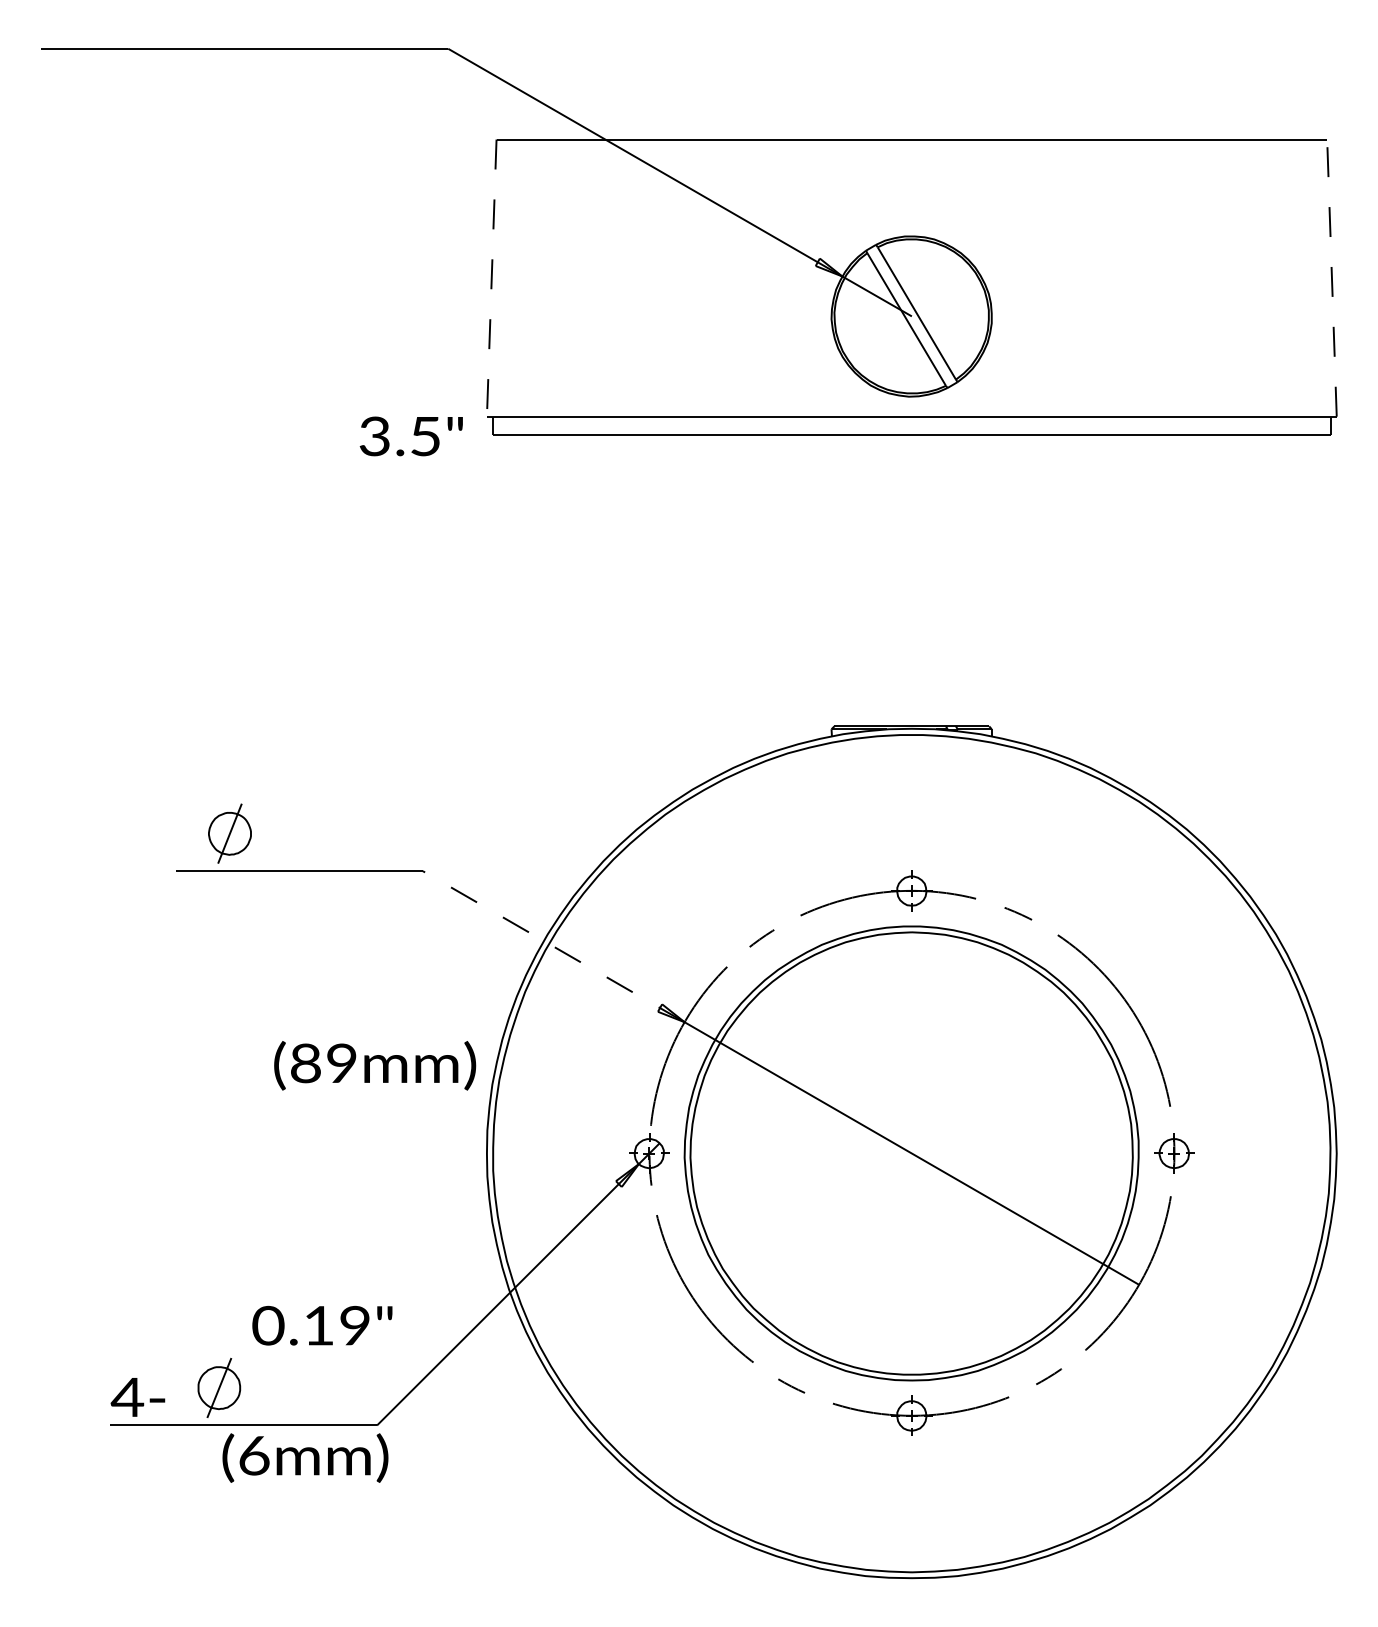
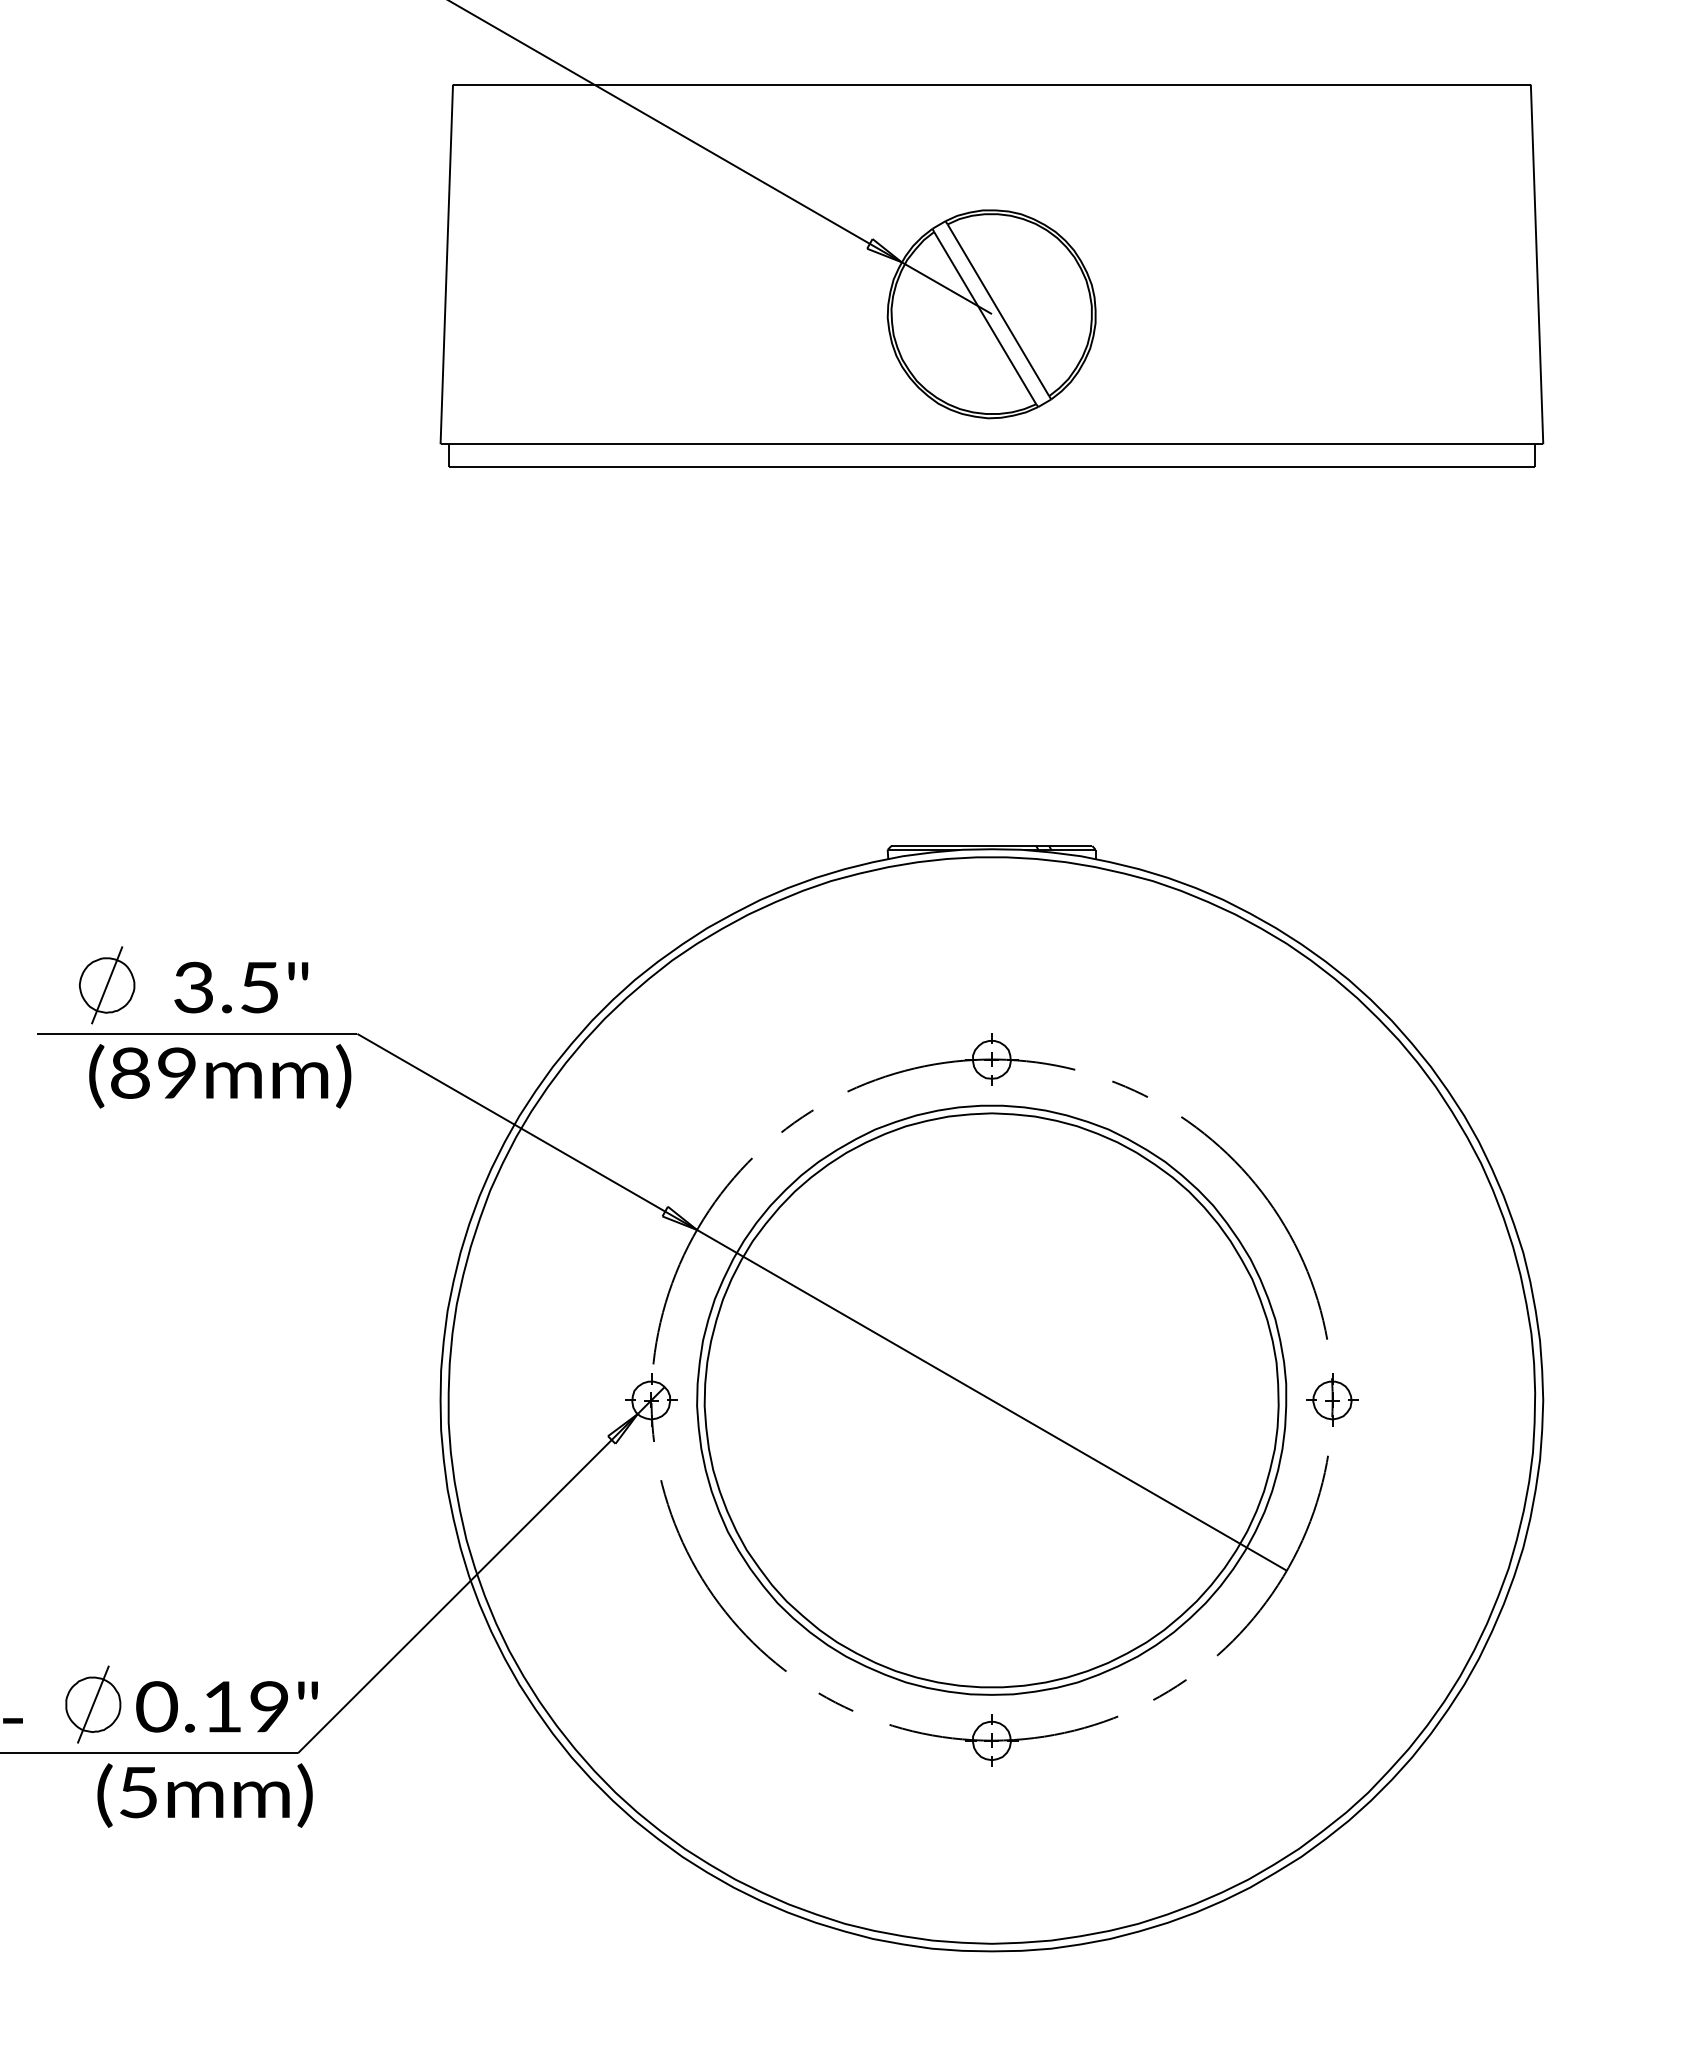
line: (491, 278) -> (446, 264), dashed -> solid
line: (1331, 278) -> (1536, 264), dashed -> solid
text: (410, 436) -> (240, 987), moved
line: (553, 946) -> (526, 1131), dashed -> solid
text: (375, 1065) -> (220, 1075), moved
text: (322, 1325) -> (227, 1706), moved
text: (254, 1455) -> (138, 1792), (6mm) -> (5mm)

